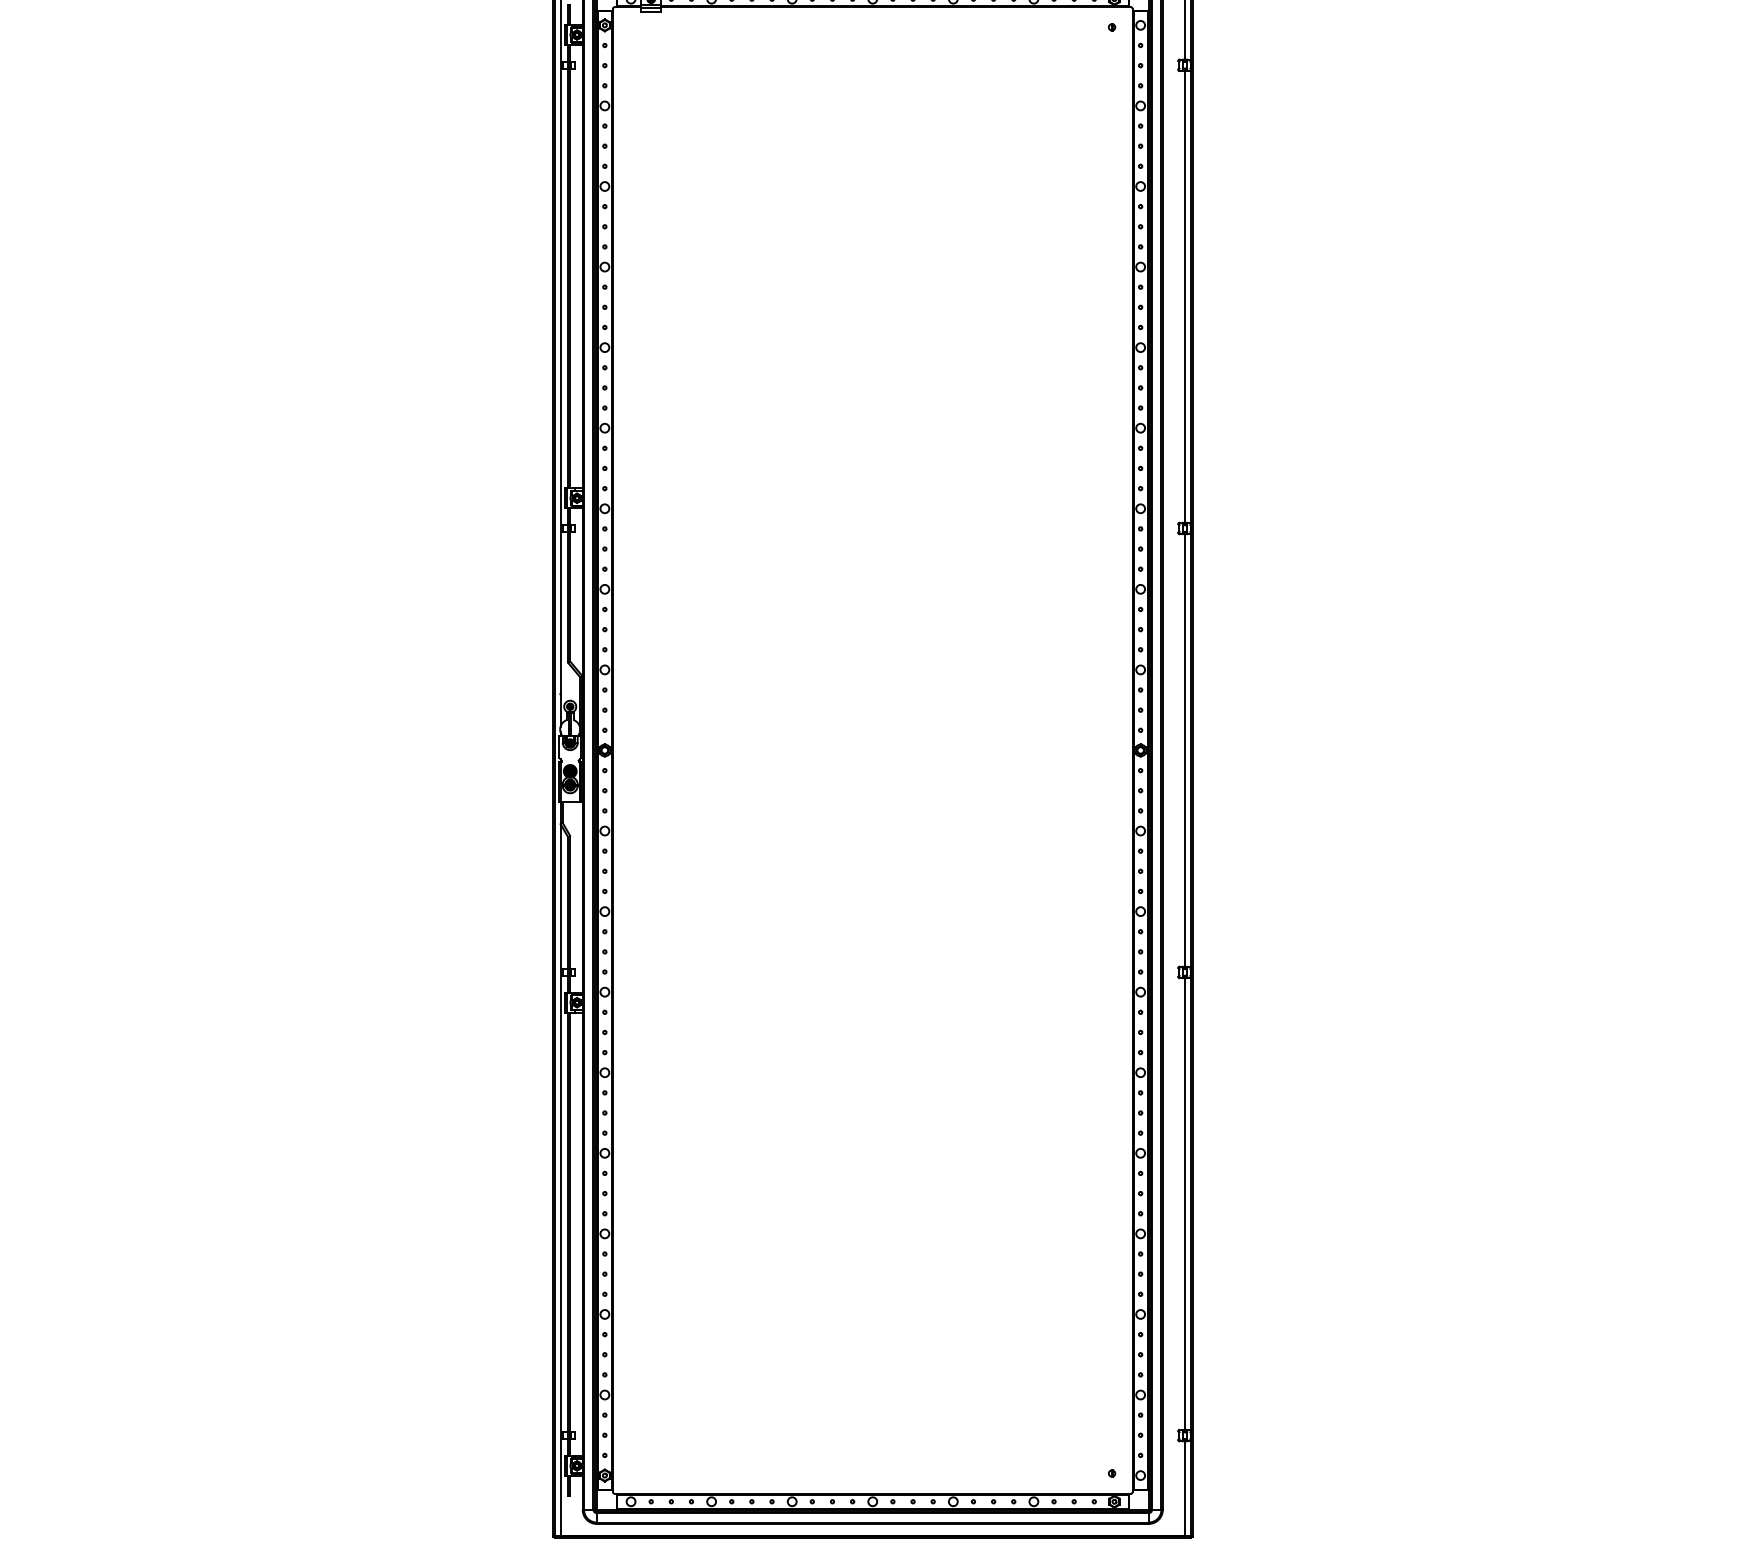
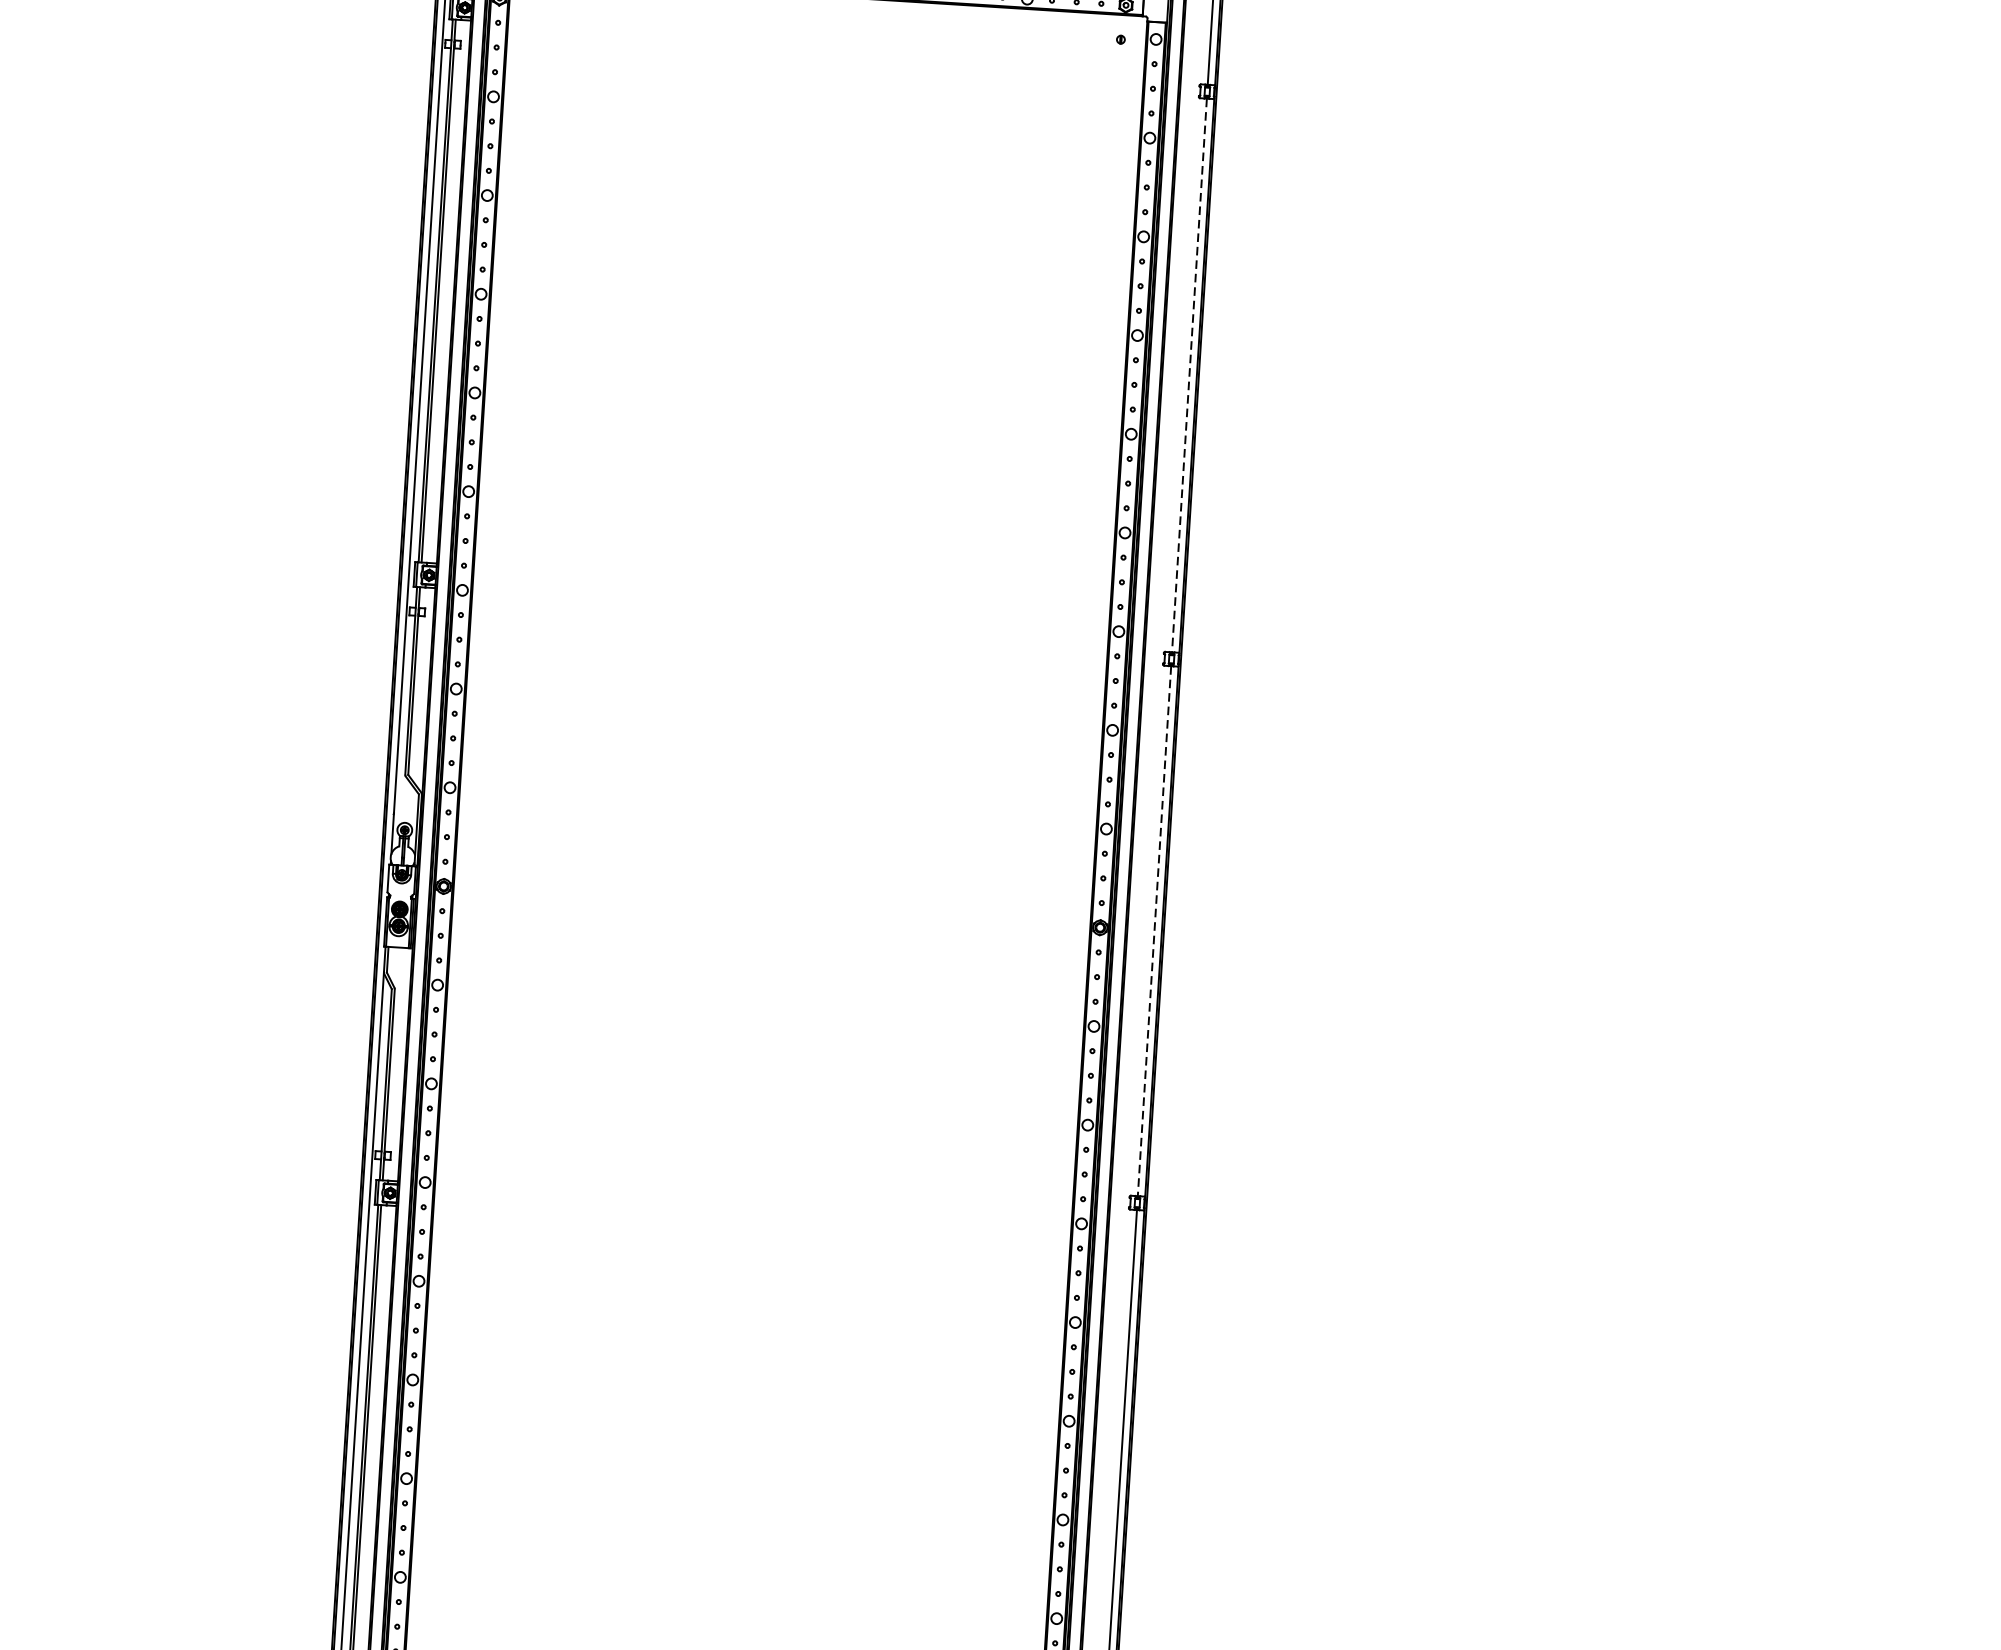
line: (1184, 296) -> (1188, 374), solid -> dashed
line: (1184, 750) -> (1153, 931), solid -> dashed

